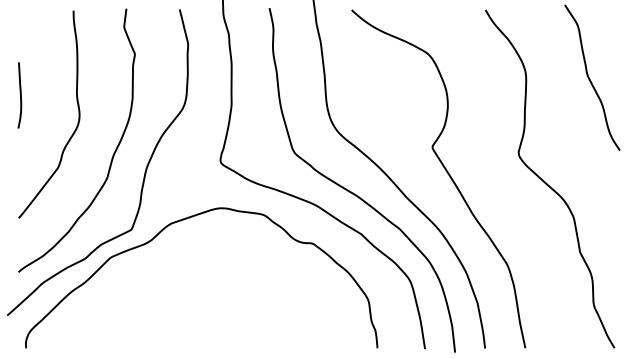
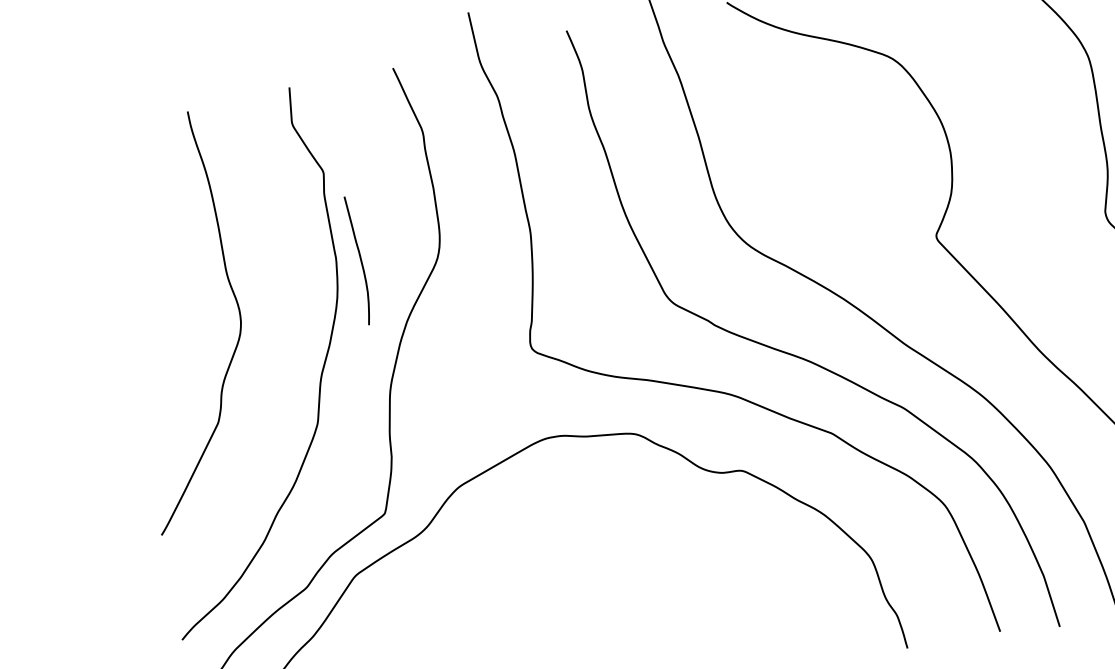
curve: (20, 95) -> (360, 260), moved

